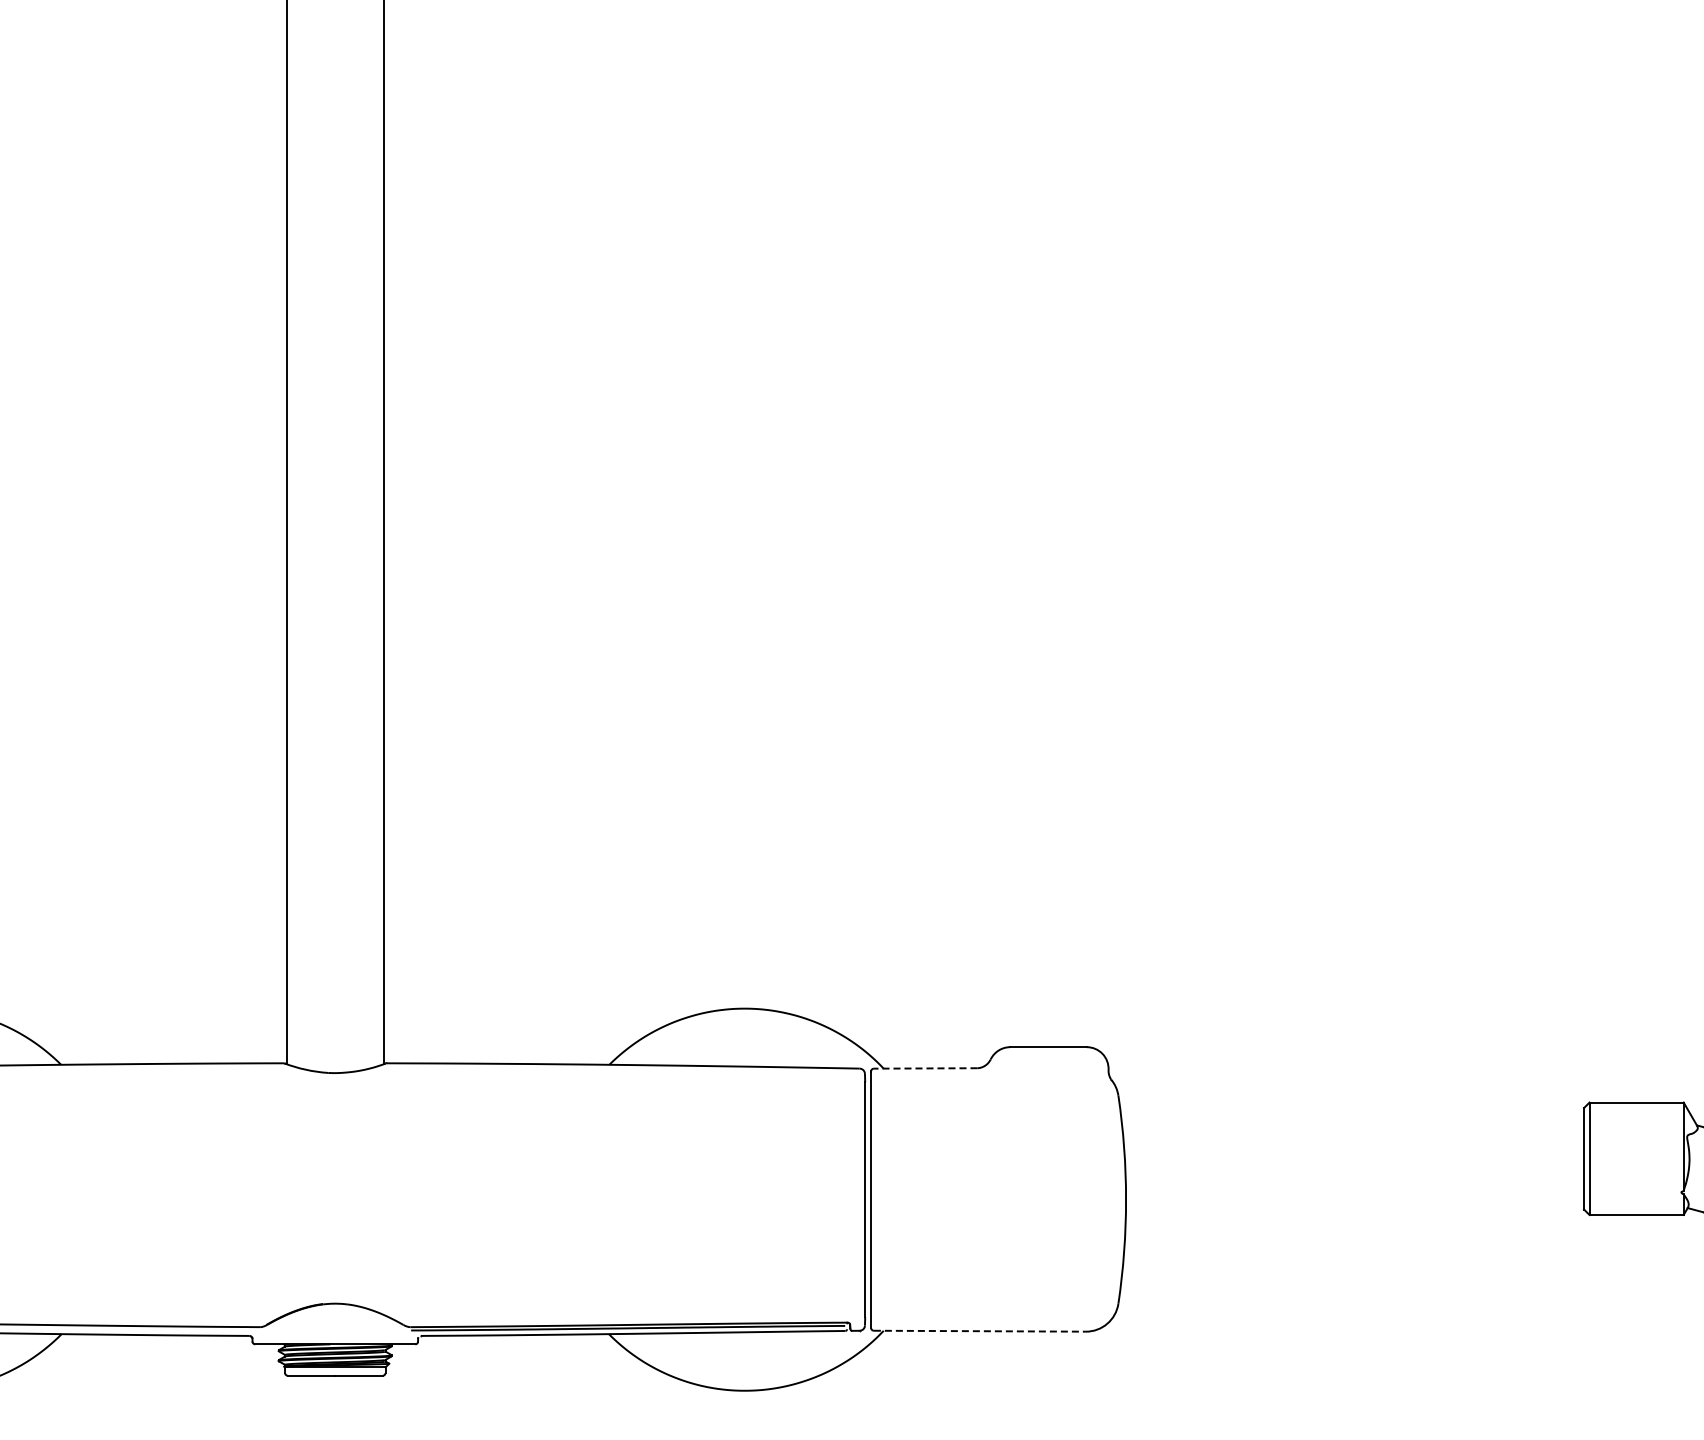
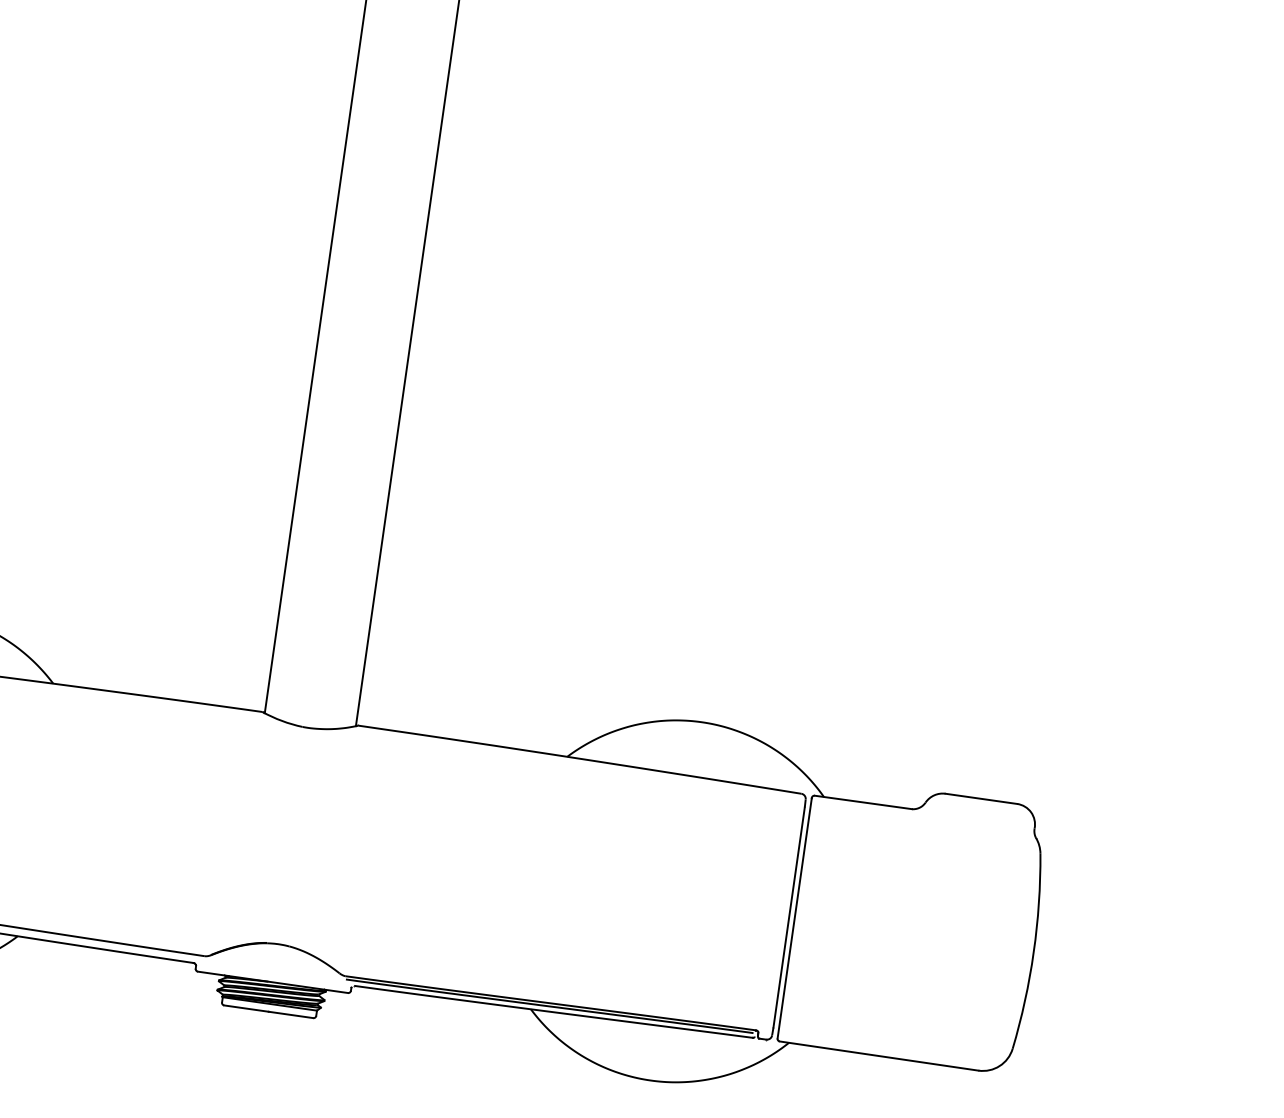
line: (925, 1068) -> (863, 802), dashed -> solid
line: (980, 1331) -> (879, 1056), dashed -> solid

